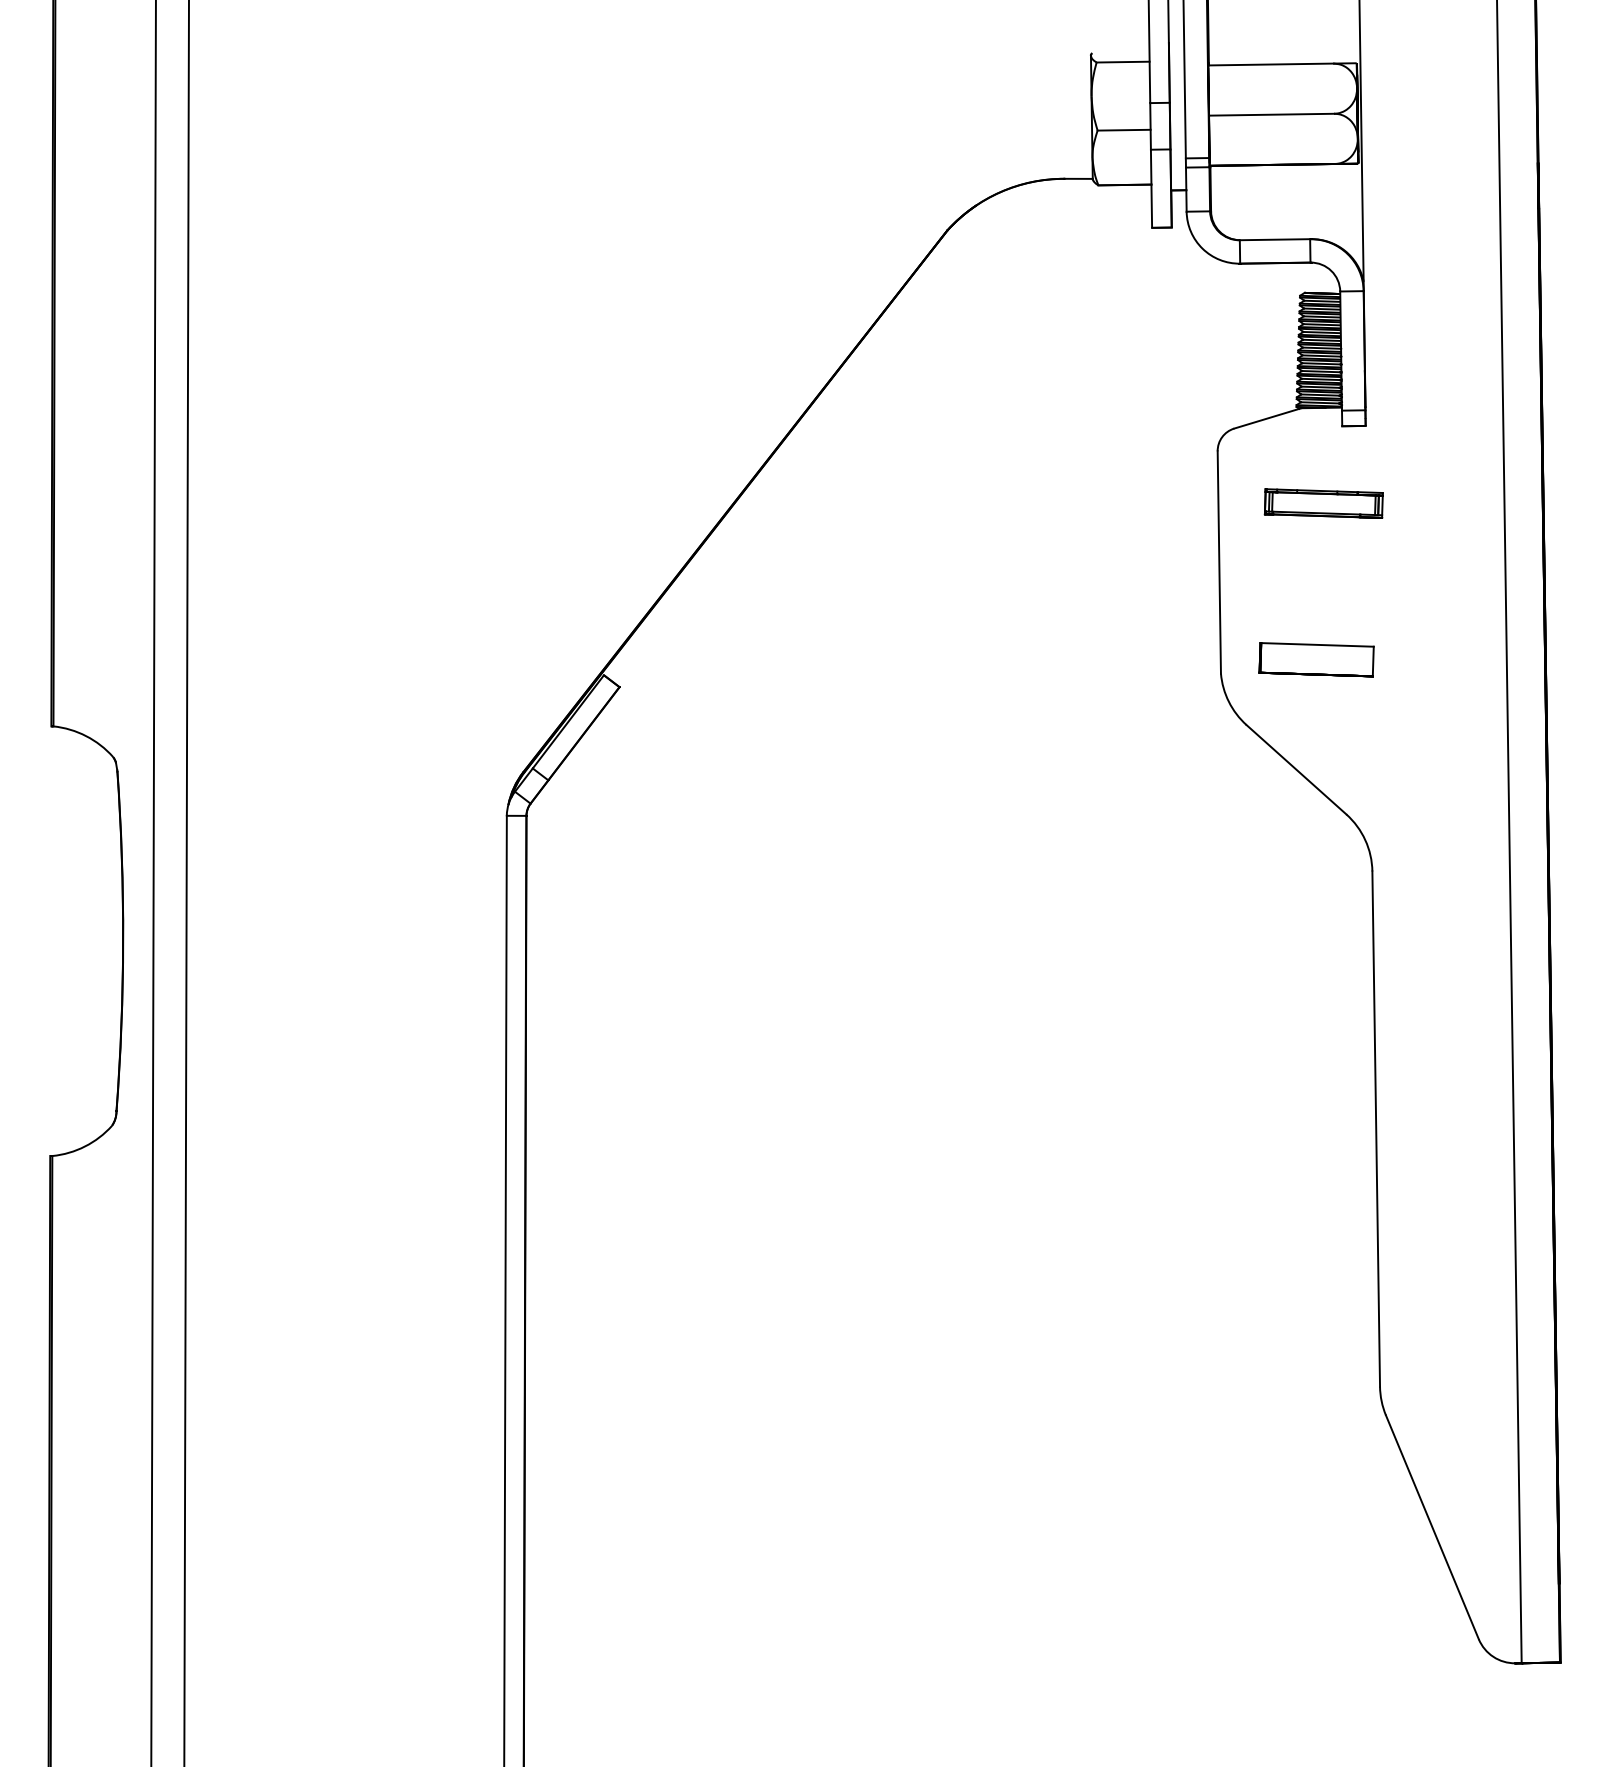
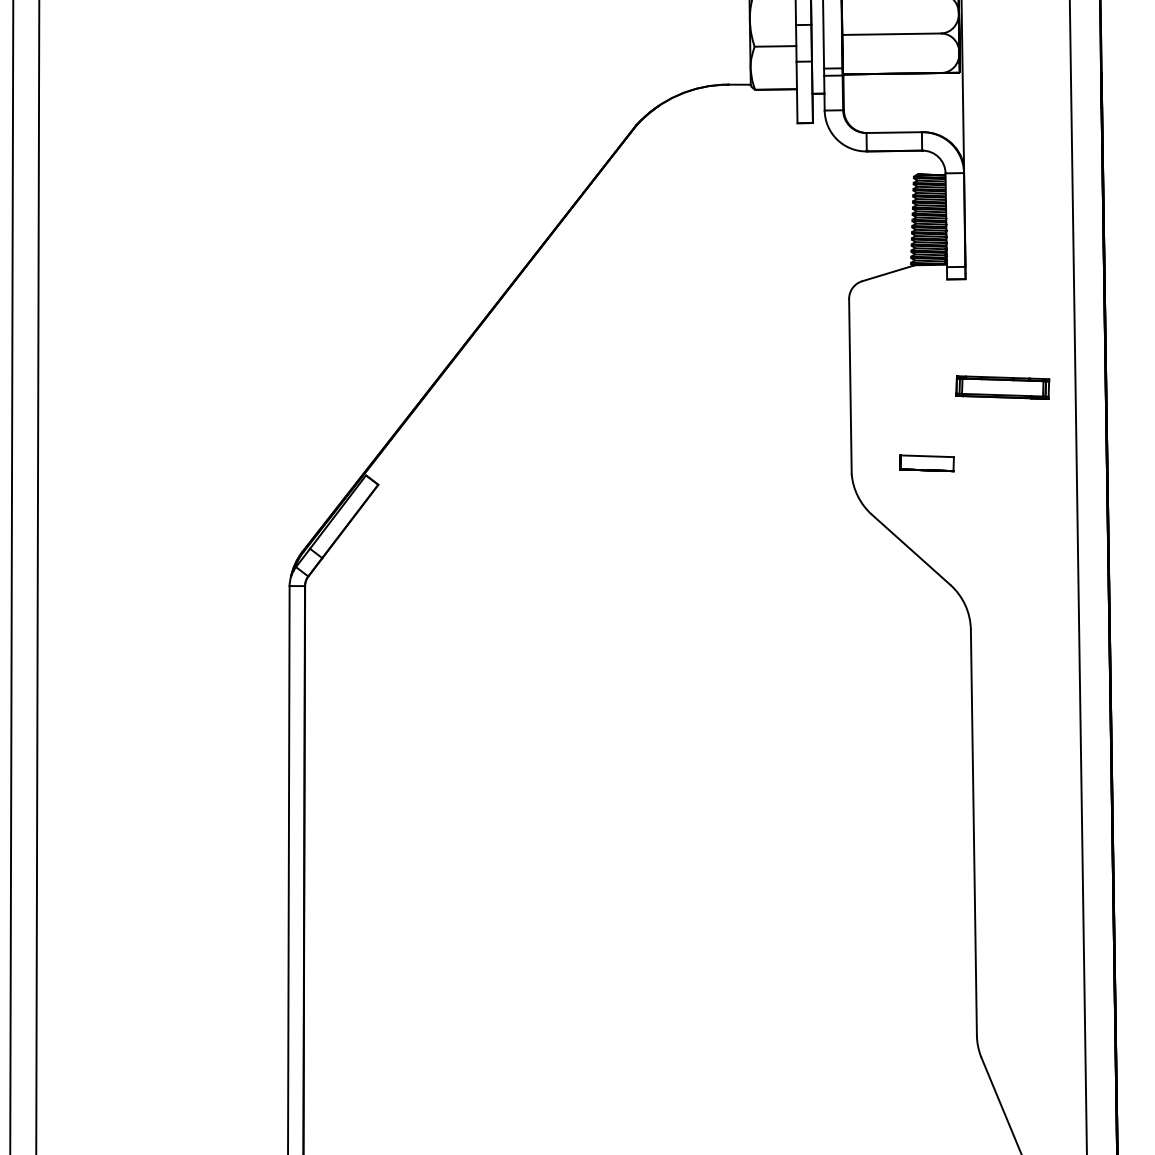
part: (1323, 503) -> (1002, 387), moved
part: (1316, 659) -> (926, 463), size x0.6

